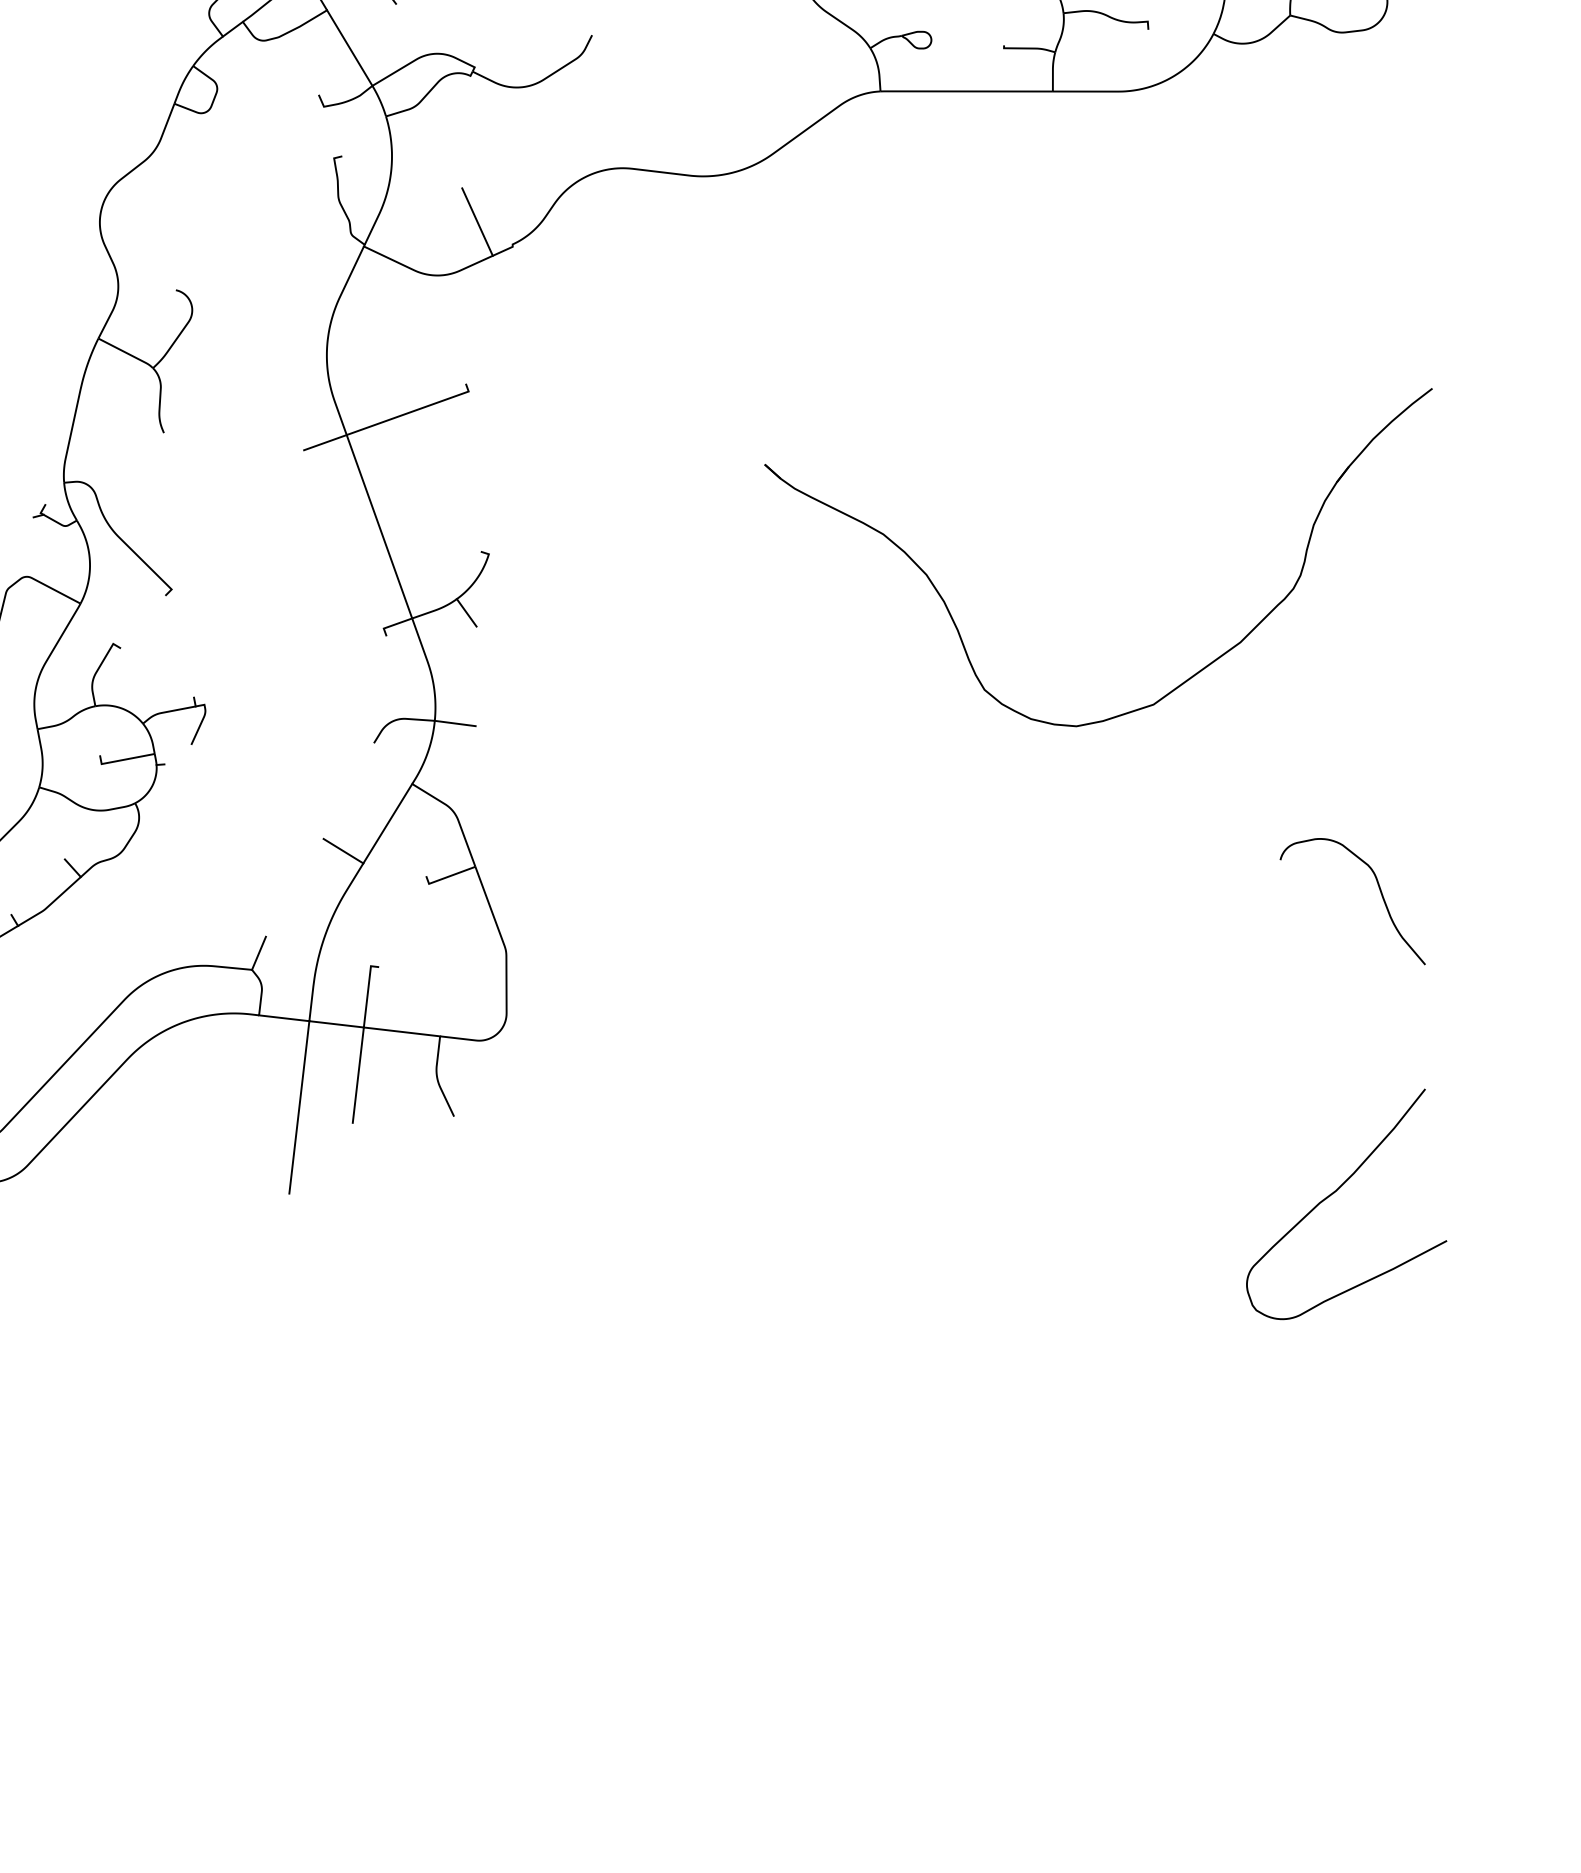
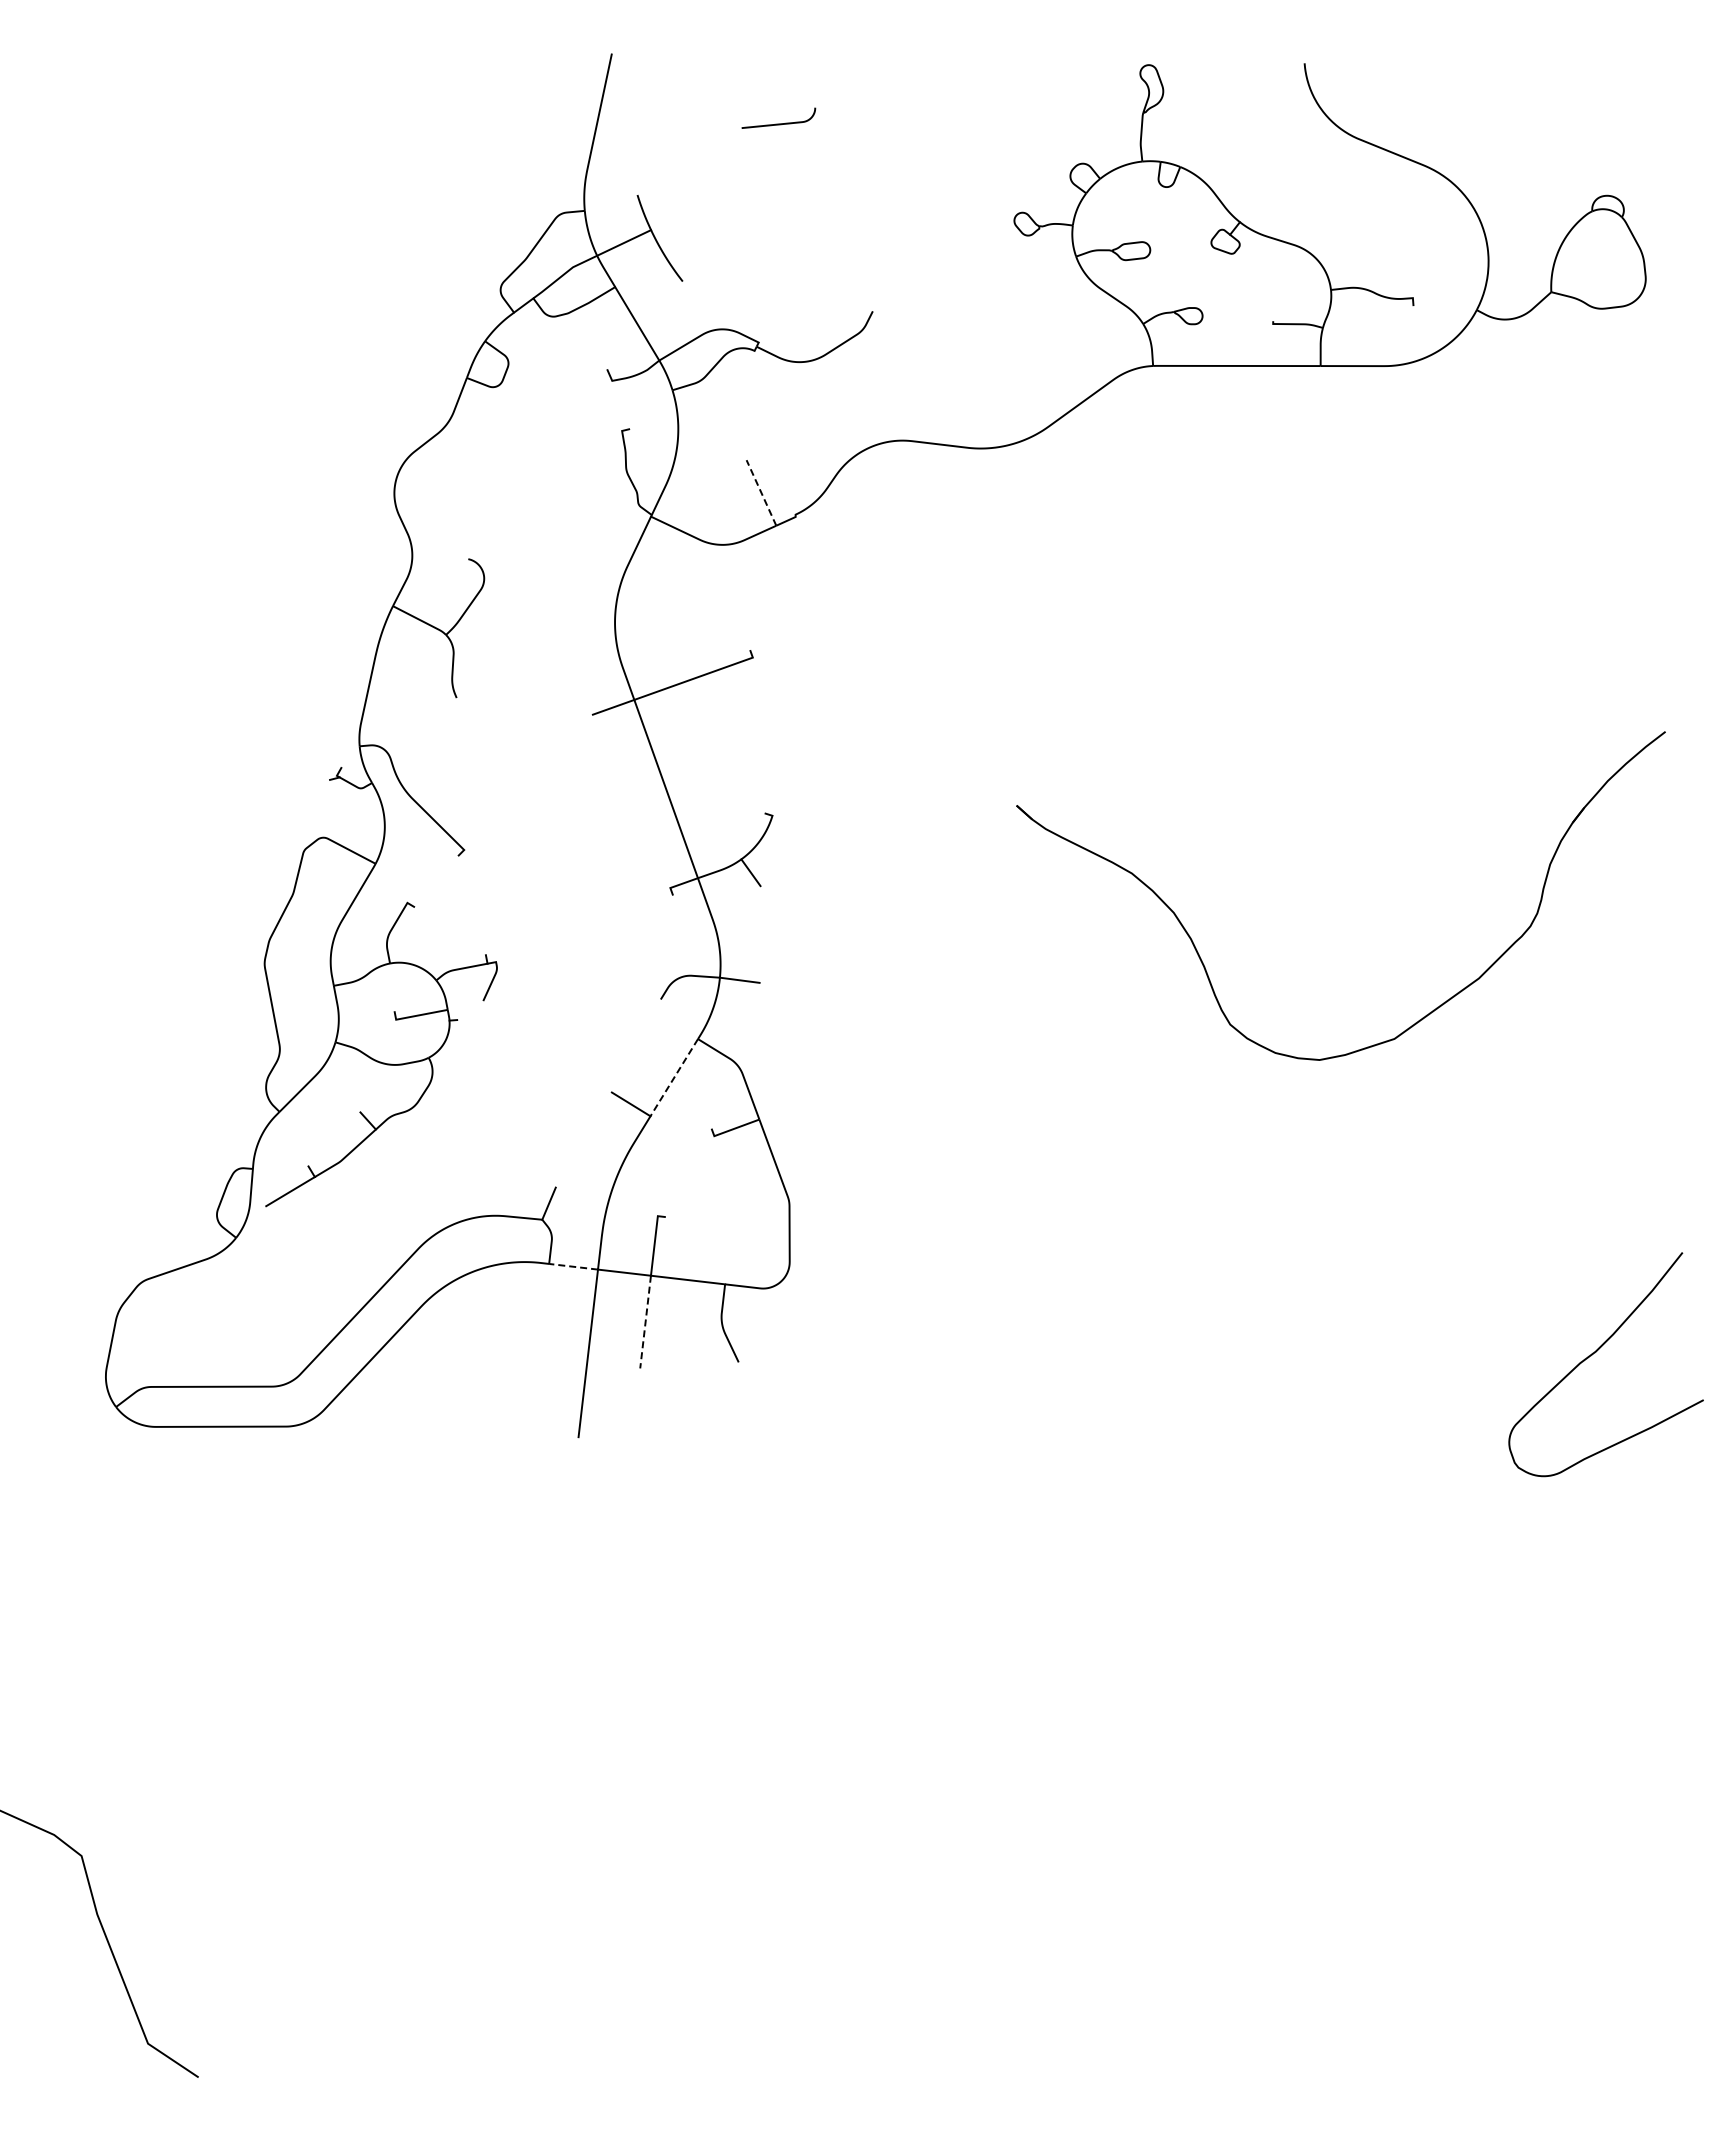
line: (477, 221) -> (761, 492), solid -> dashed
part: (1186, 679) -> (1426, 1014), moved
line: (388, 824) -> (674, 1078), solid -> dashed
curve: (1379, 892) -> (1638, 1144), removed
line: (284, 1017) -> (573, 1266), solid -> dashed
line: (358, 1075) -> (645, 1322), solid -> dashed
curve: (1335, 1192) -> (1595, 1353), moved

